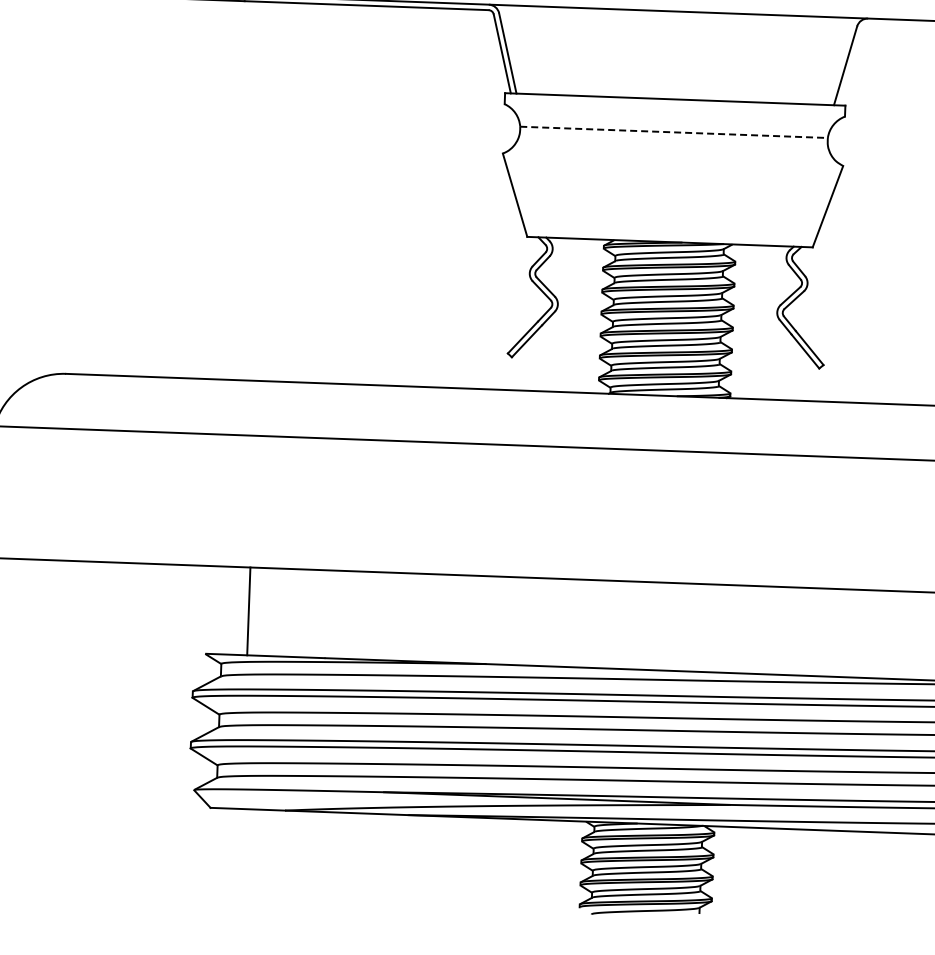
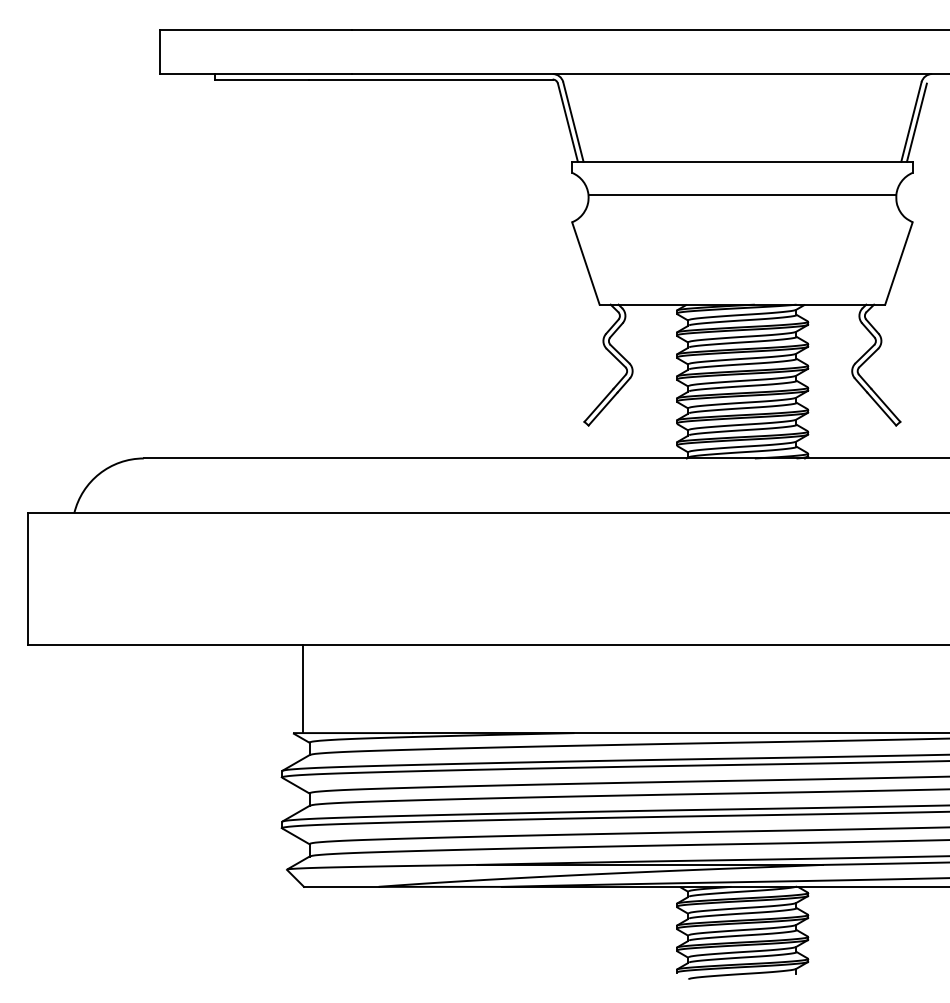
line: (850, 66) -> (916, 122), added
line: (674, 132) -> (742, 194), dashed -> solid
line: (249, 611) -> (303, 689), moved

